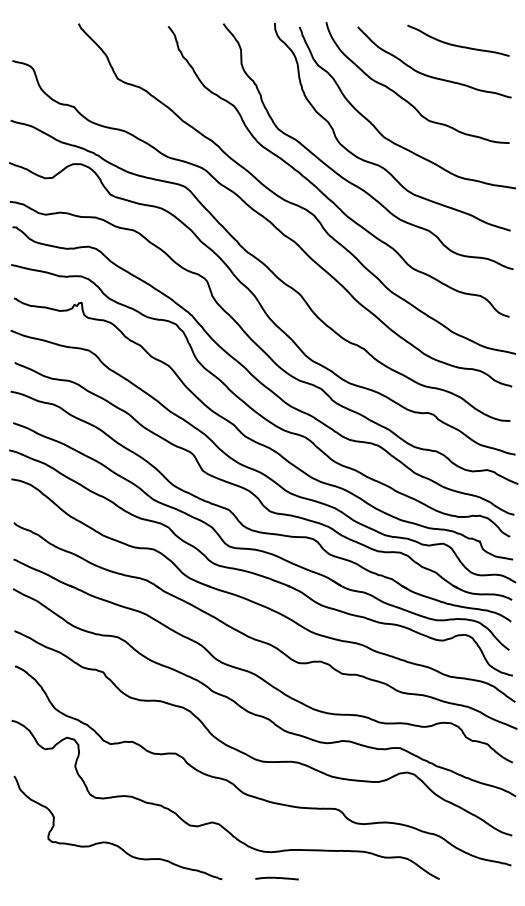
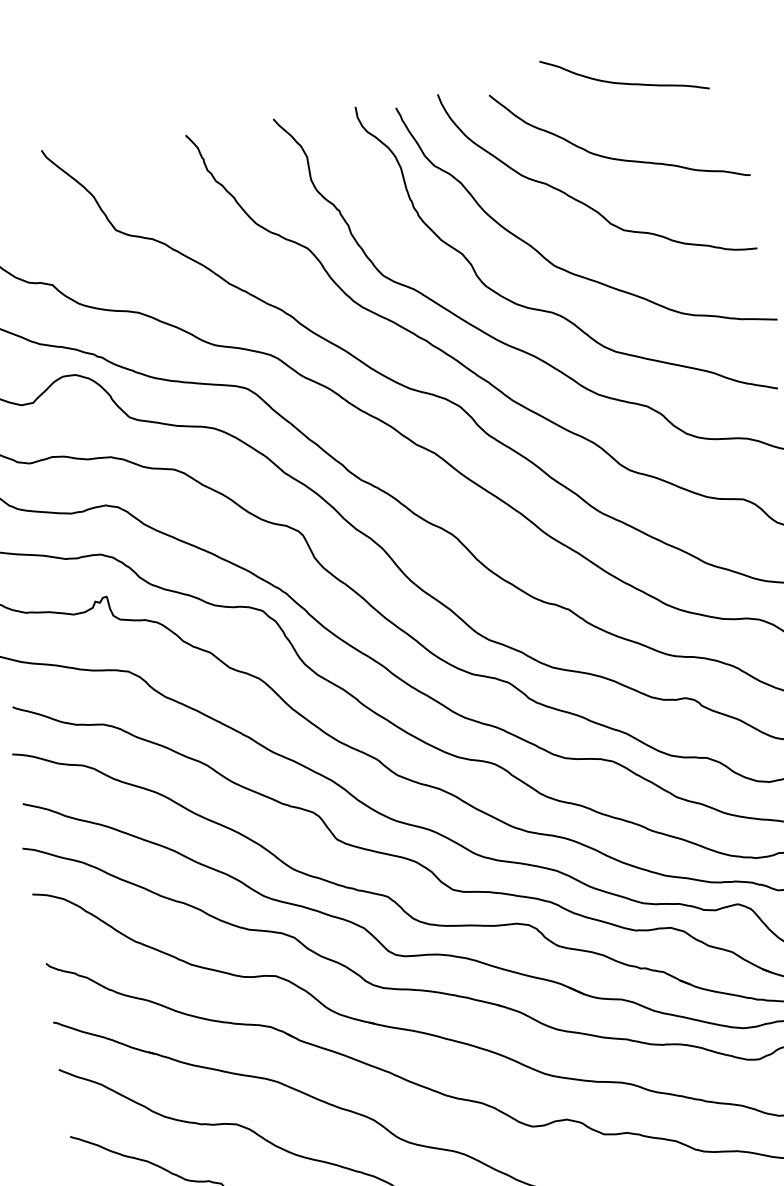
curve: (456, 44) -> (622, 81), moved

